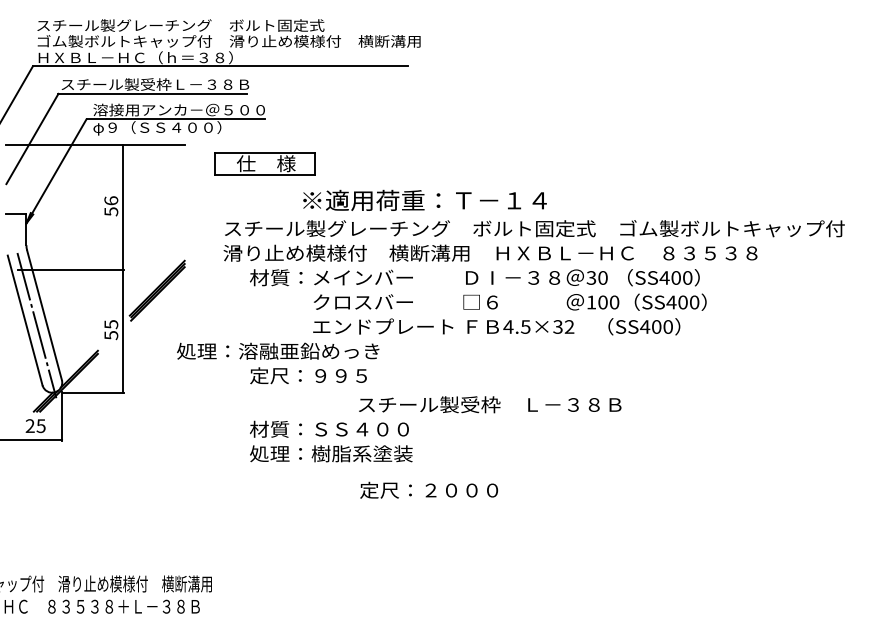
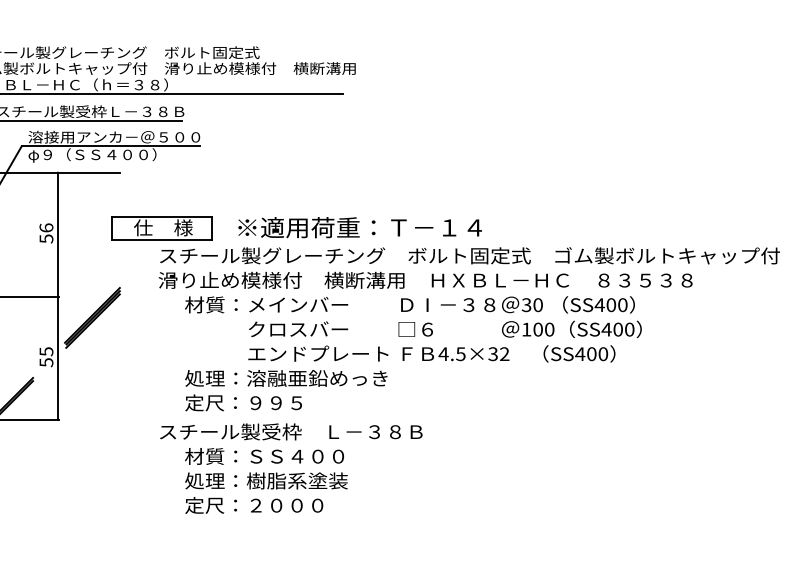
part: (264, 163) -> (161, 227), moved
text: (278, 350) -> (286, 377), moved
text: (490, 404) -> (291, 431), moved
text: (429, 489) -> (254, 504), moved

